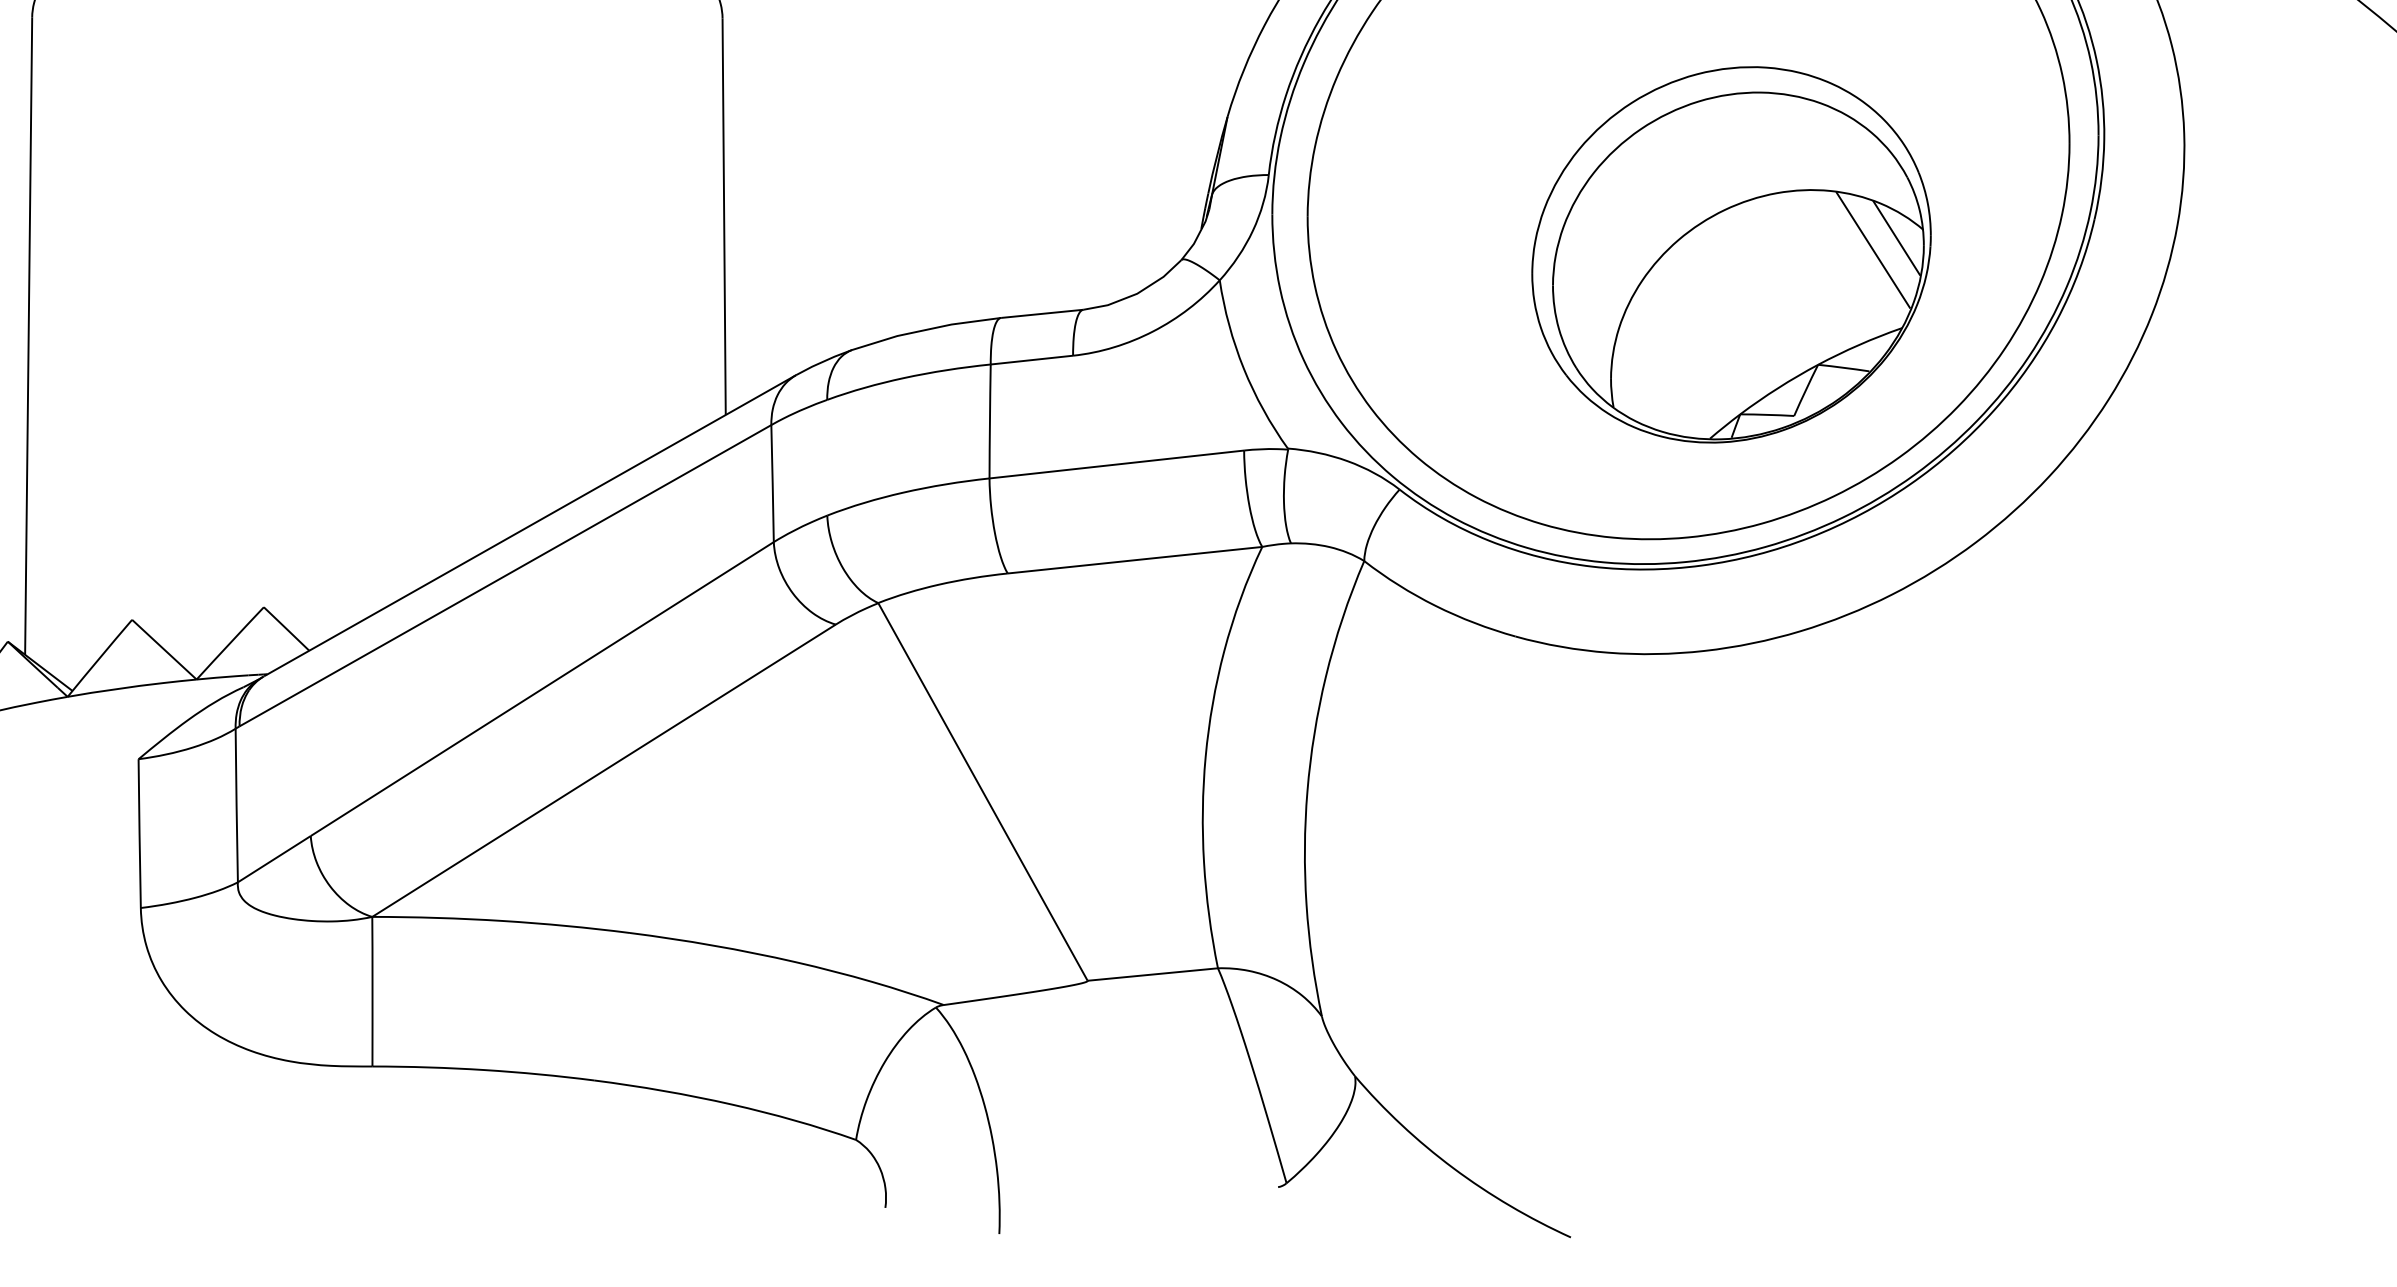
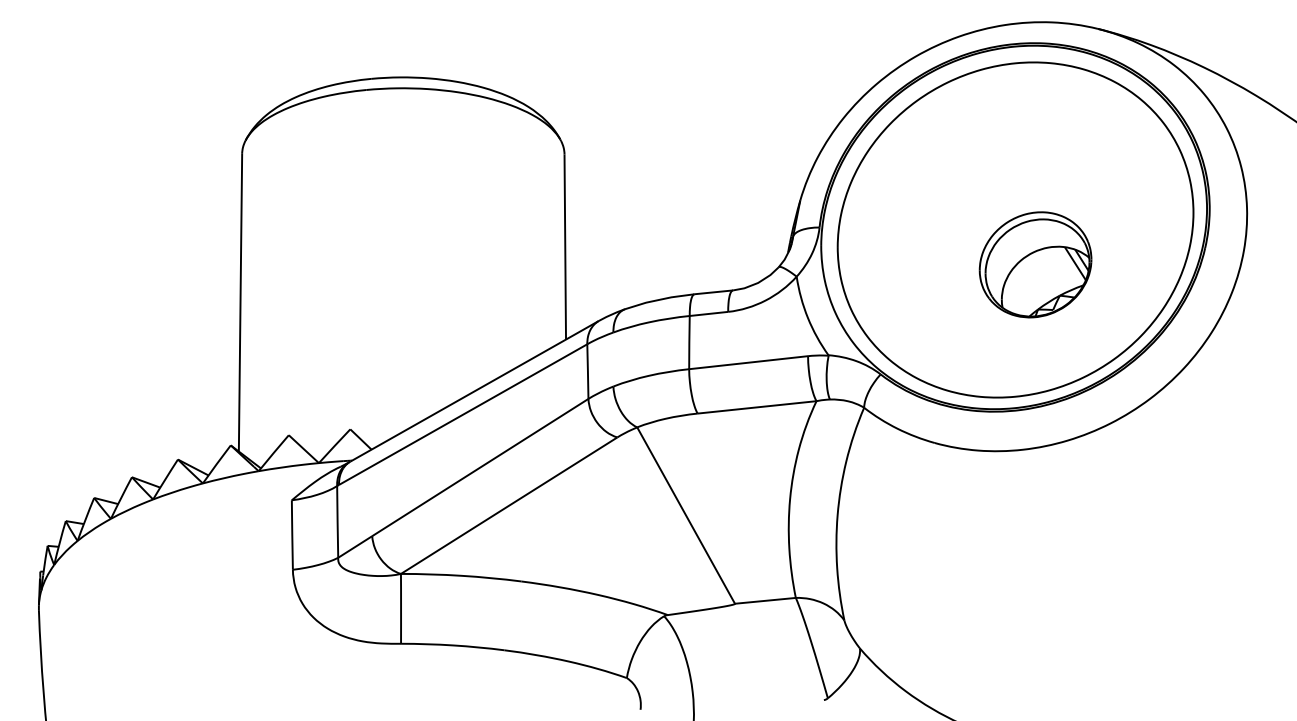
part: (1731, 254) -> (1035, 264), size x0.6

